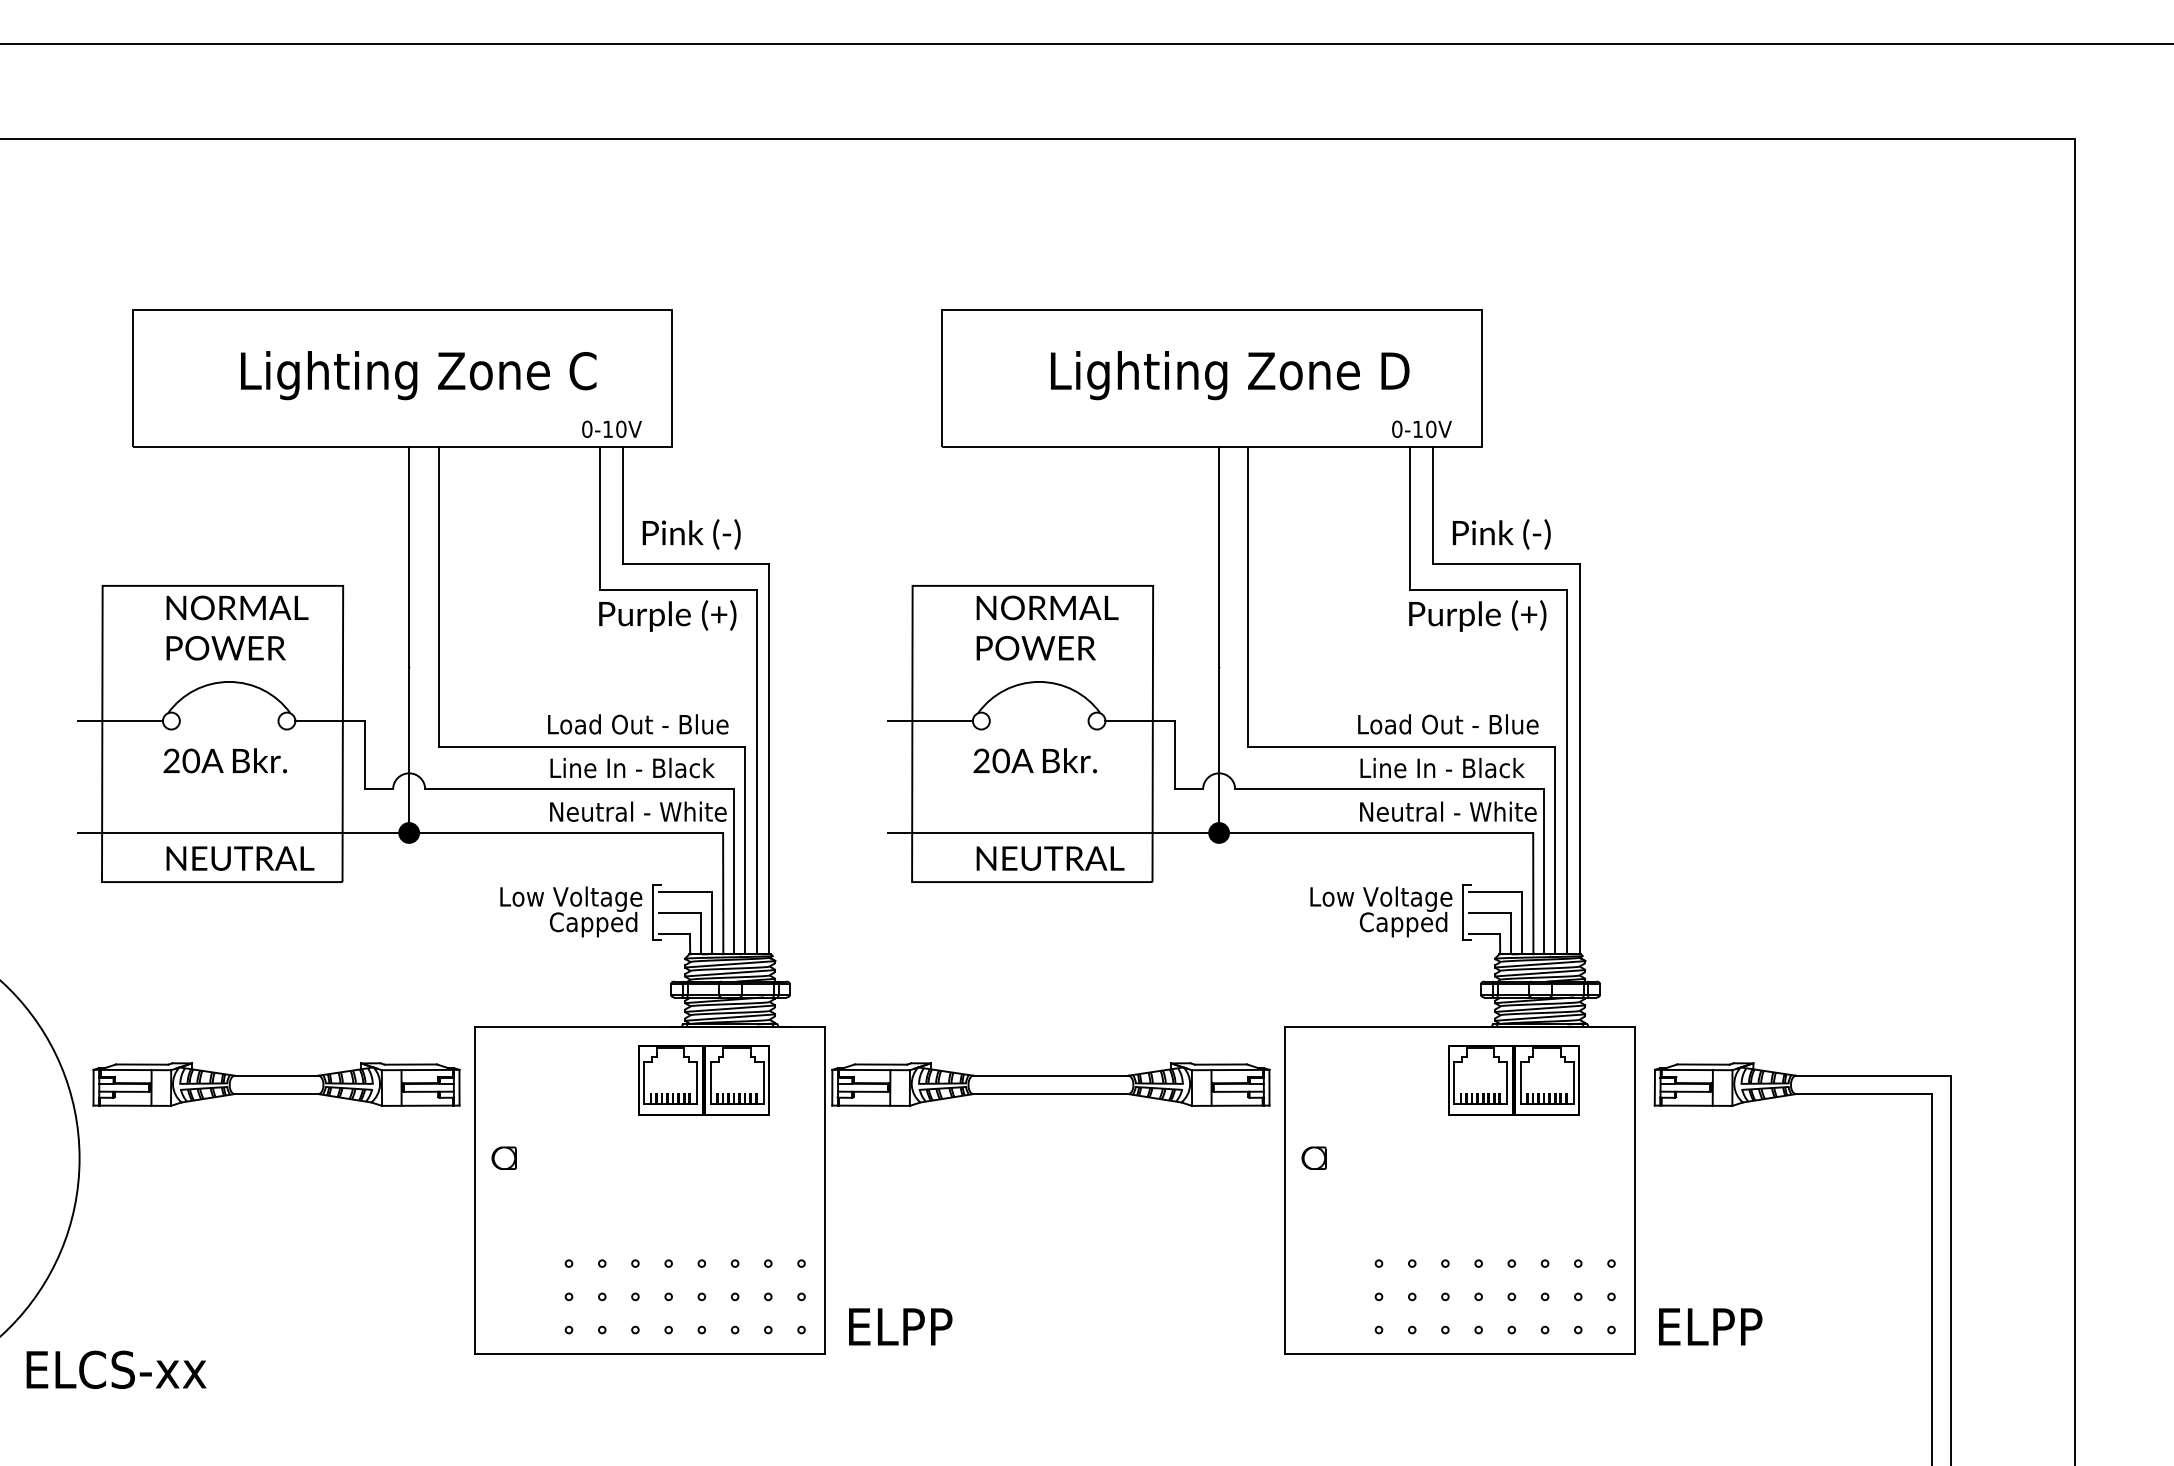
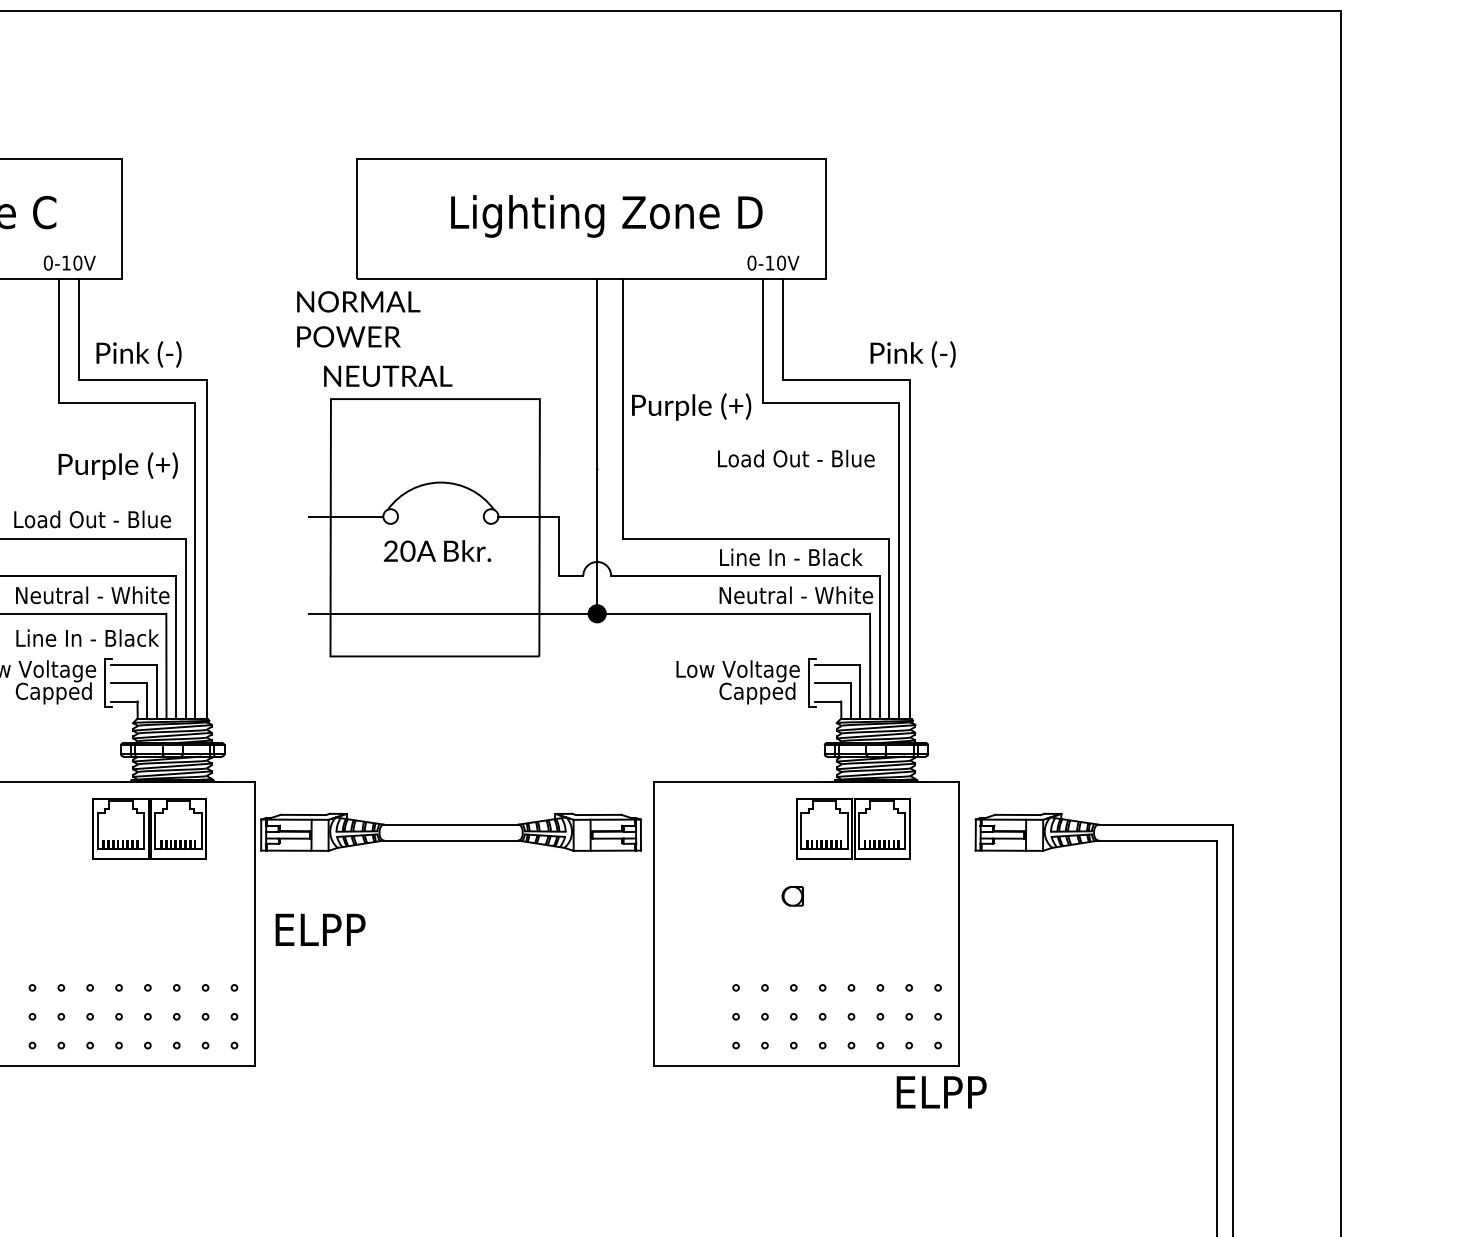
text: (1501, 534) -> (912, 354), moved
text: (667, 615) -> (118, 465), moved
text: (1477, 615) -> (691, 406), moved
text: (1047, 627) -> (358, 318), moved
text: (1448, 724) -> (796, 458), moved
text: (632, 767) -> (87, 637), moved
text: (1050, 858) -> (388, 376), moved
part: (1313, 1157) -> (792, 895), moved
text: (900, 1326) -> (320, 929), moved
text: (1710, 1326) -> (941, 1092), moved

